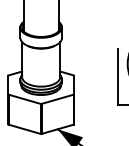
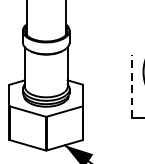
line: (117, 76) -> (132, 85), solid -> dashed

